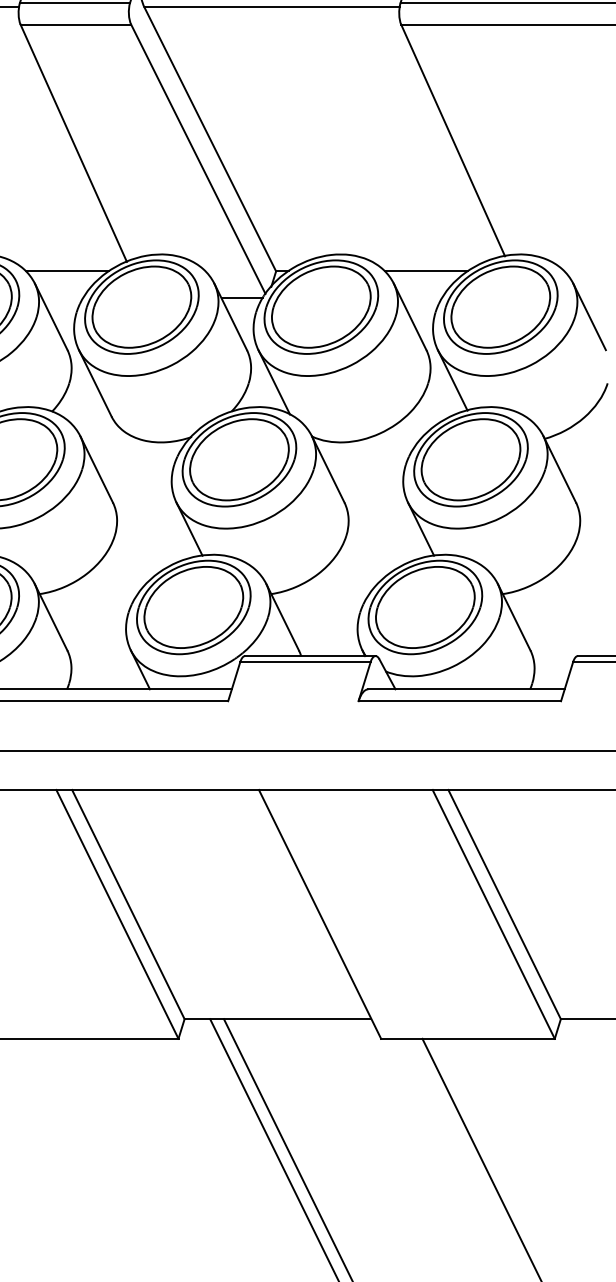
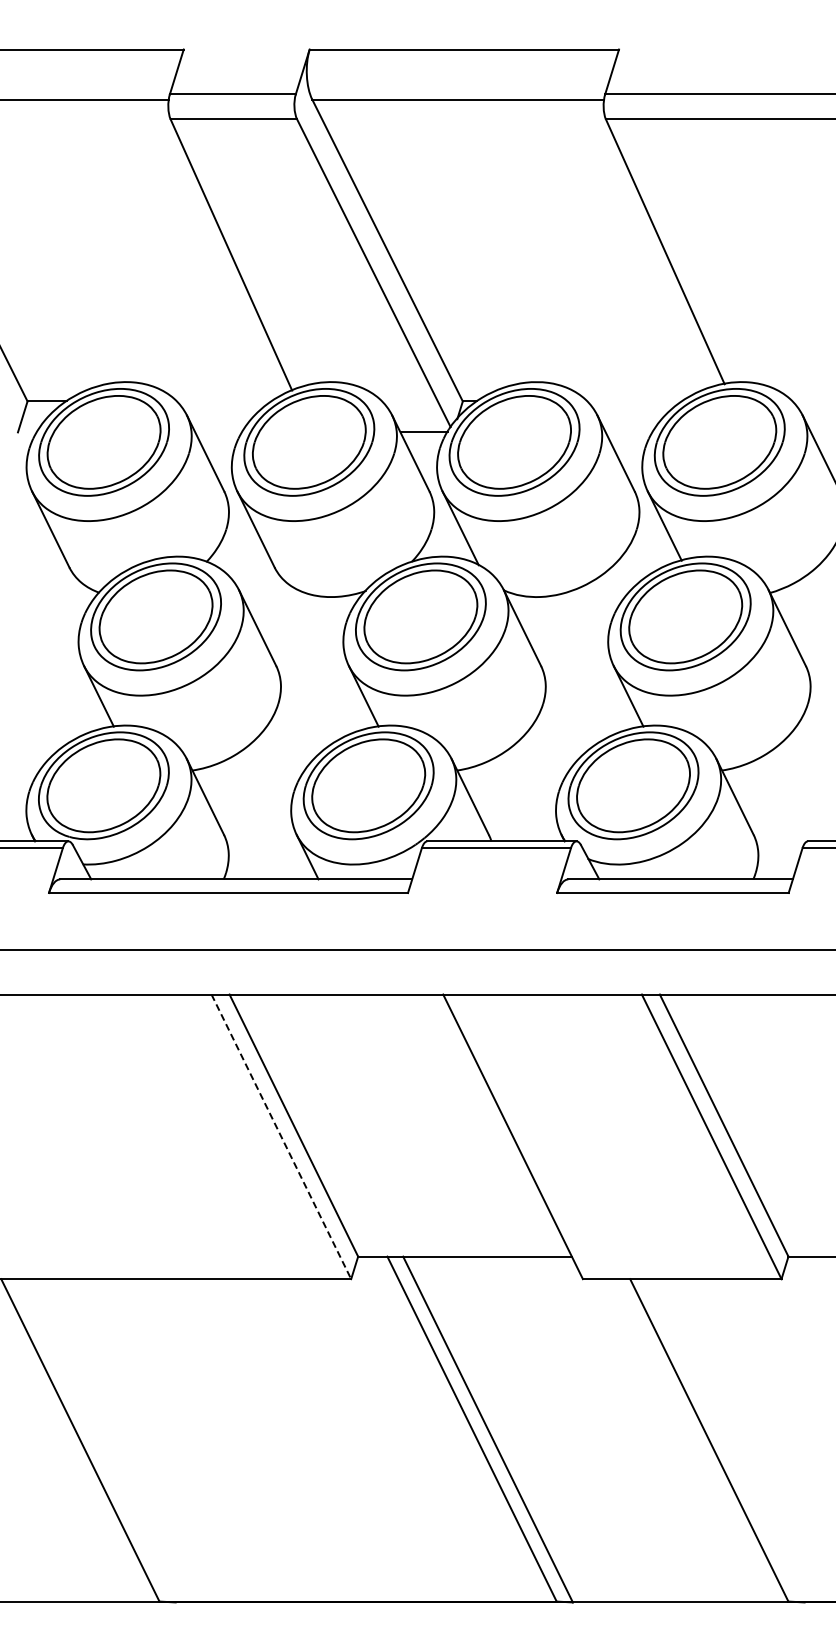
line: (67, 271) -> (224, 401), removed
line: (426, 271) -> (634, 401), removed
line: (117, 914) -> (281, 1136), solid -> dashed

